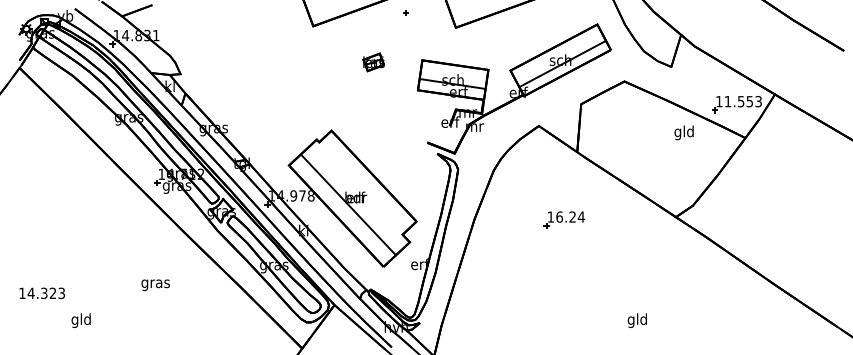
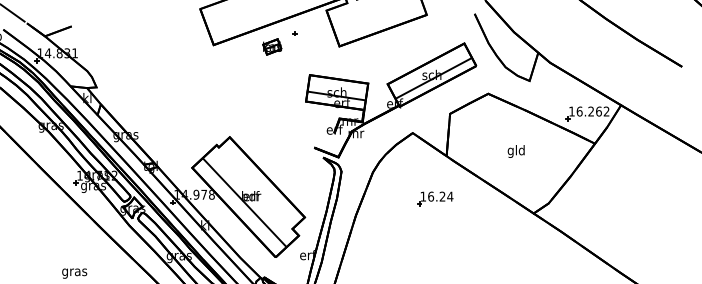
part: (373, 62) -> (272, 47), moved
text: (742, 101) -> (592, 111), 11.553 -> 16.262
text: (683, 132) -> (515, 151), moved
part: (563, 219) -> (434, 198), moved

